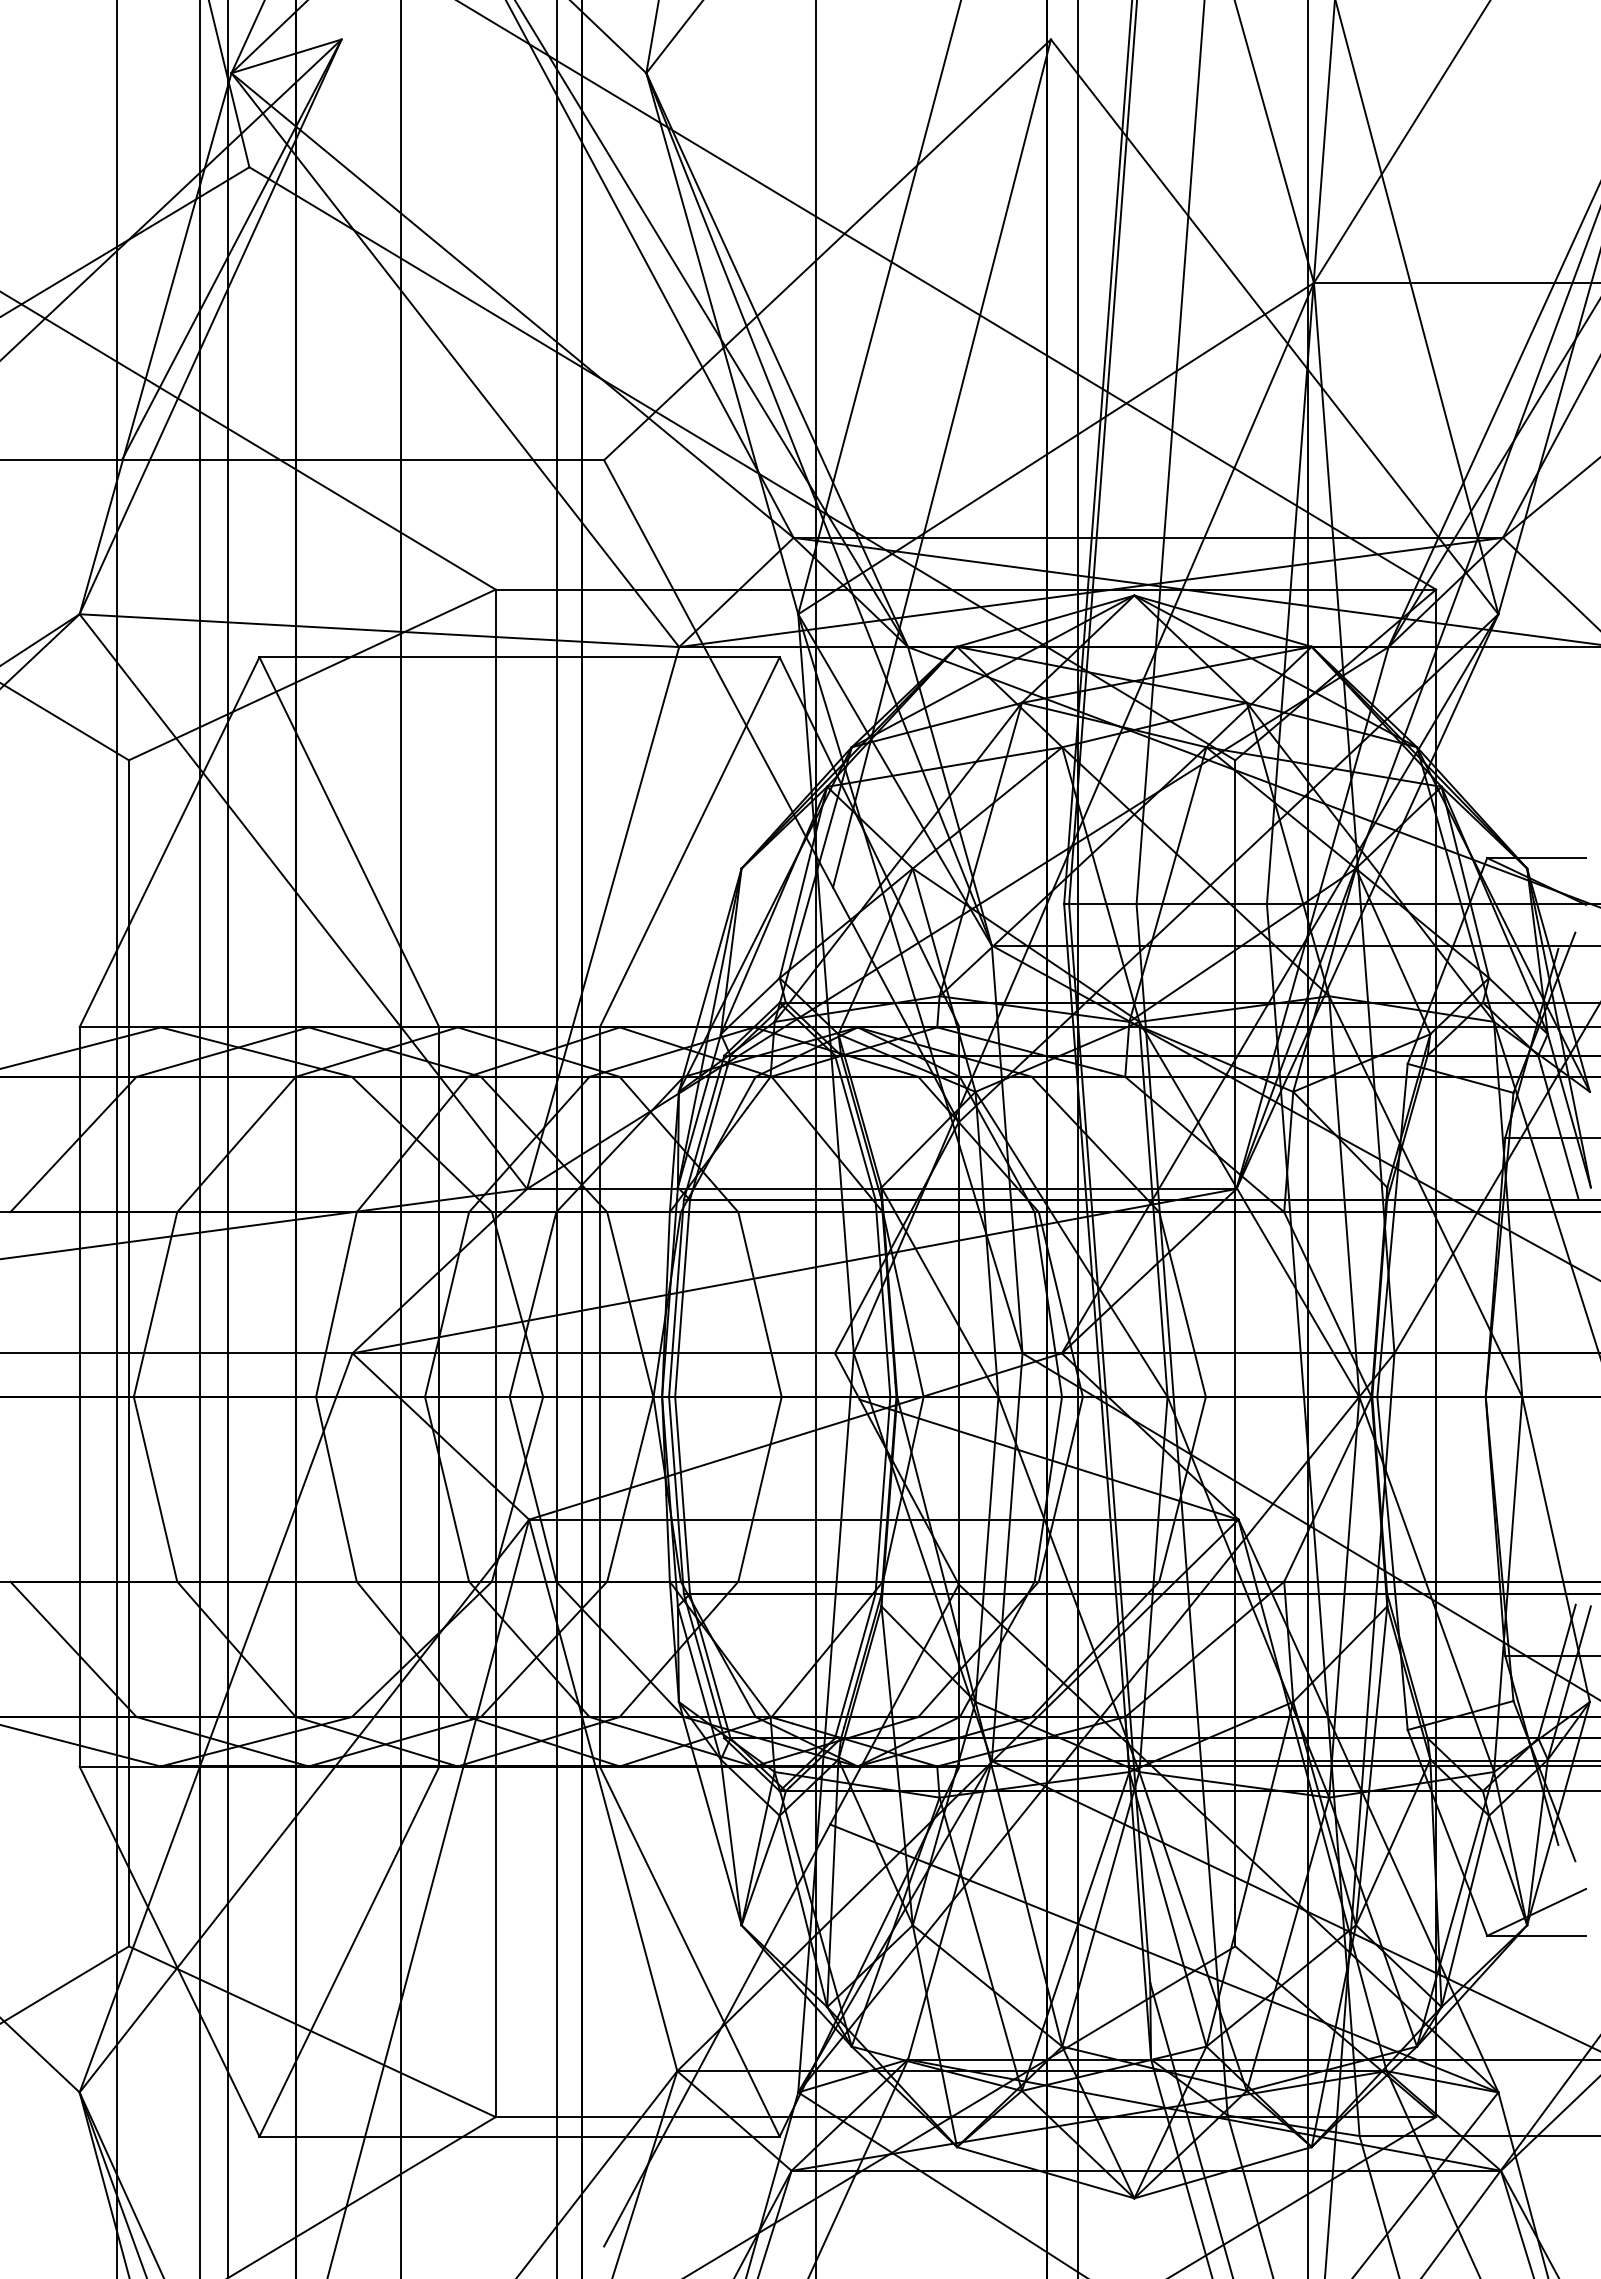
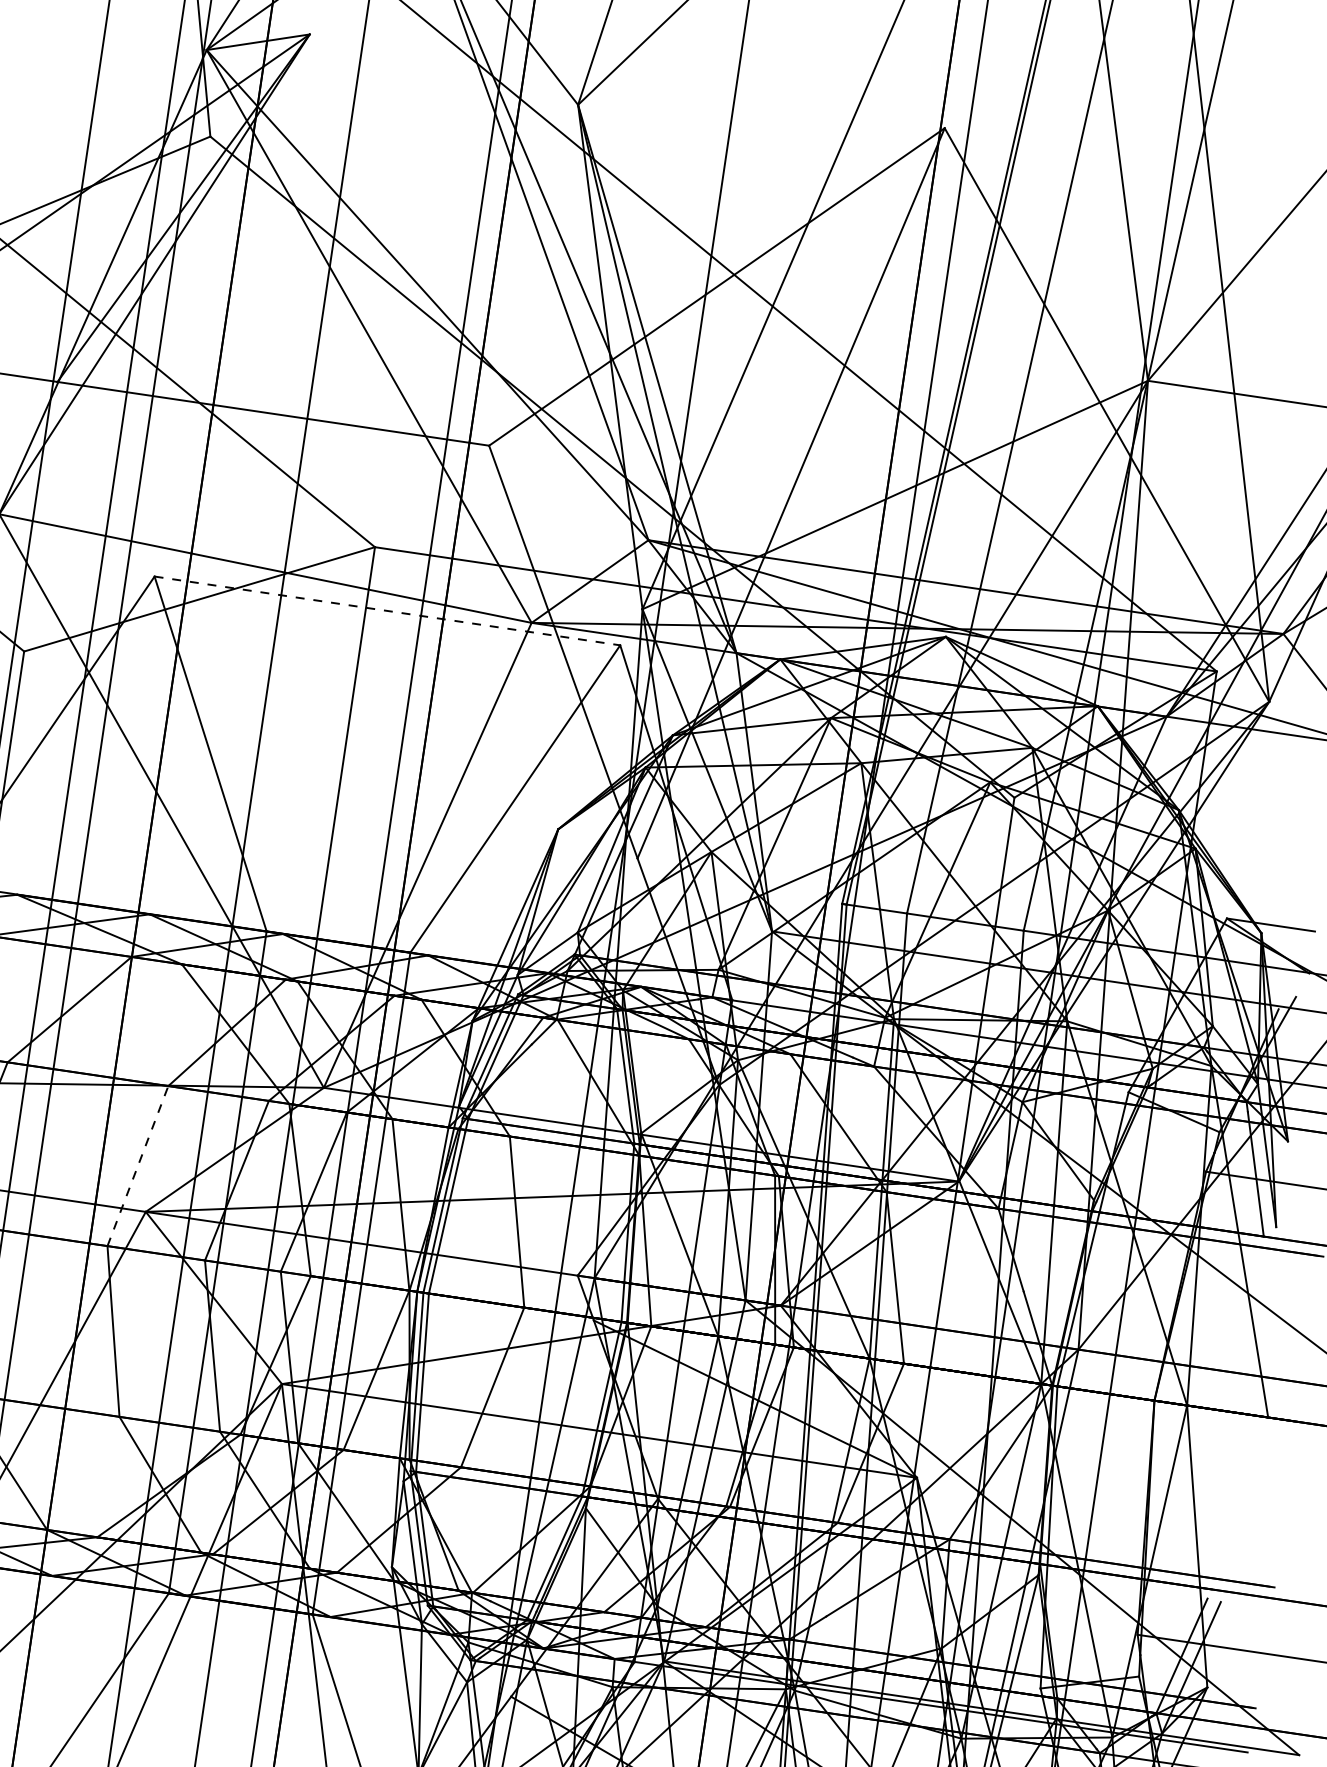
line: (520, 657) -> (388, 611), solid -> dashed
line: (336, 1304) -> (138, 1166), solid -> dashed

